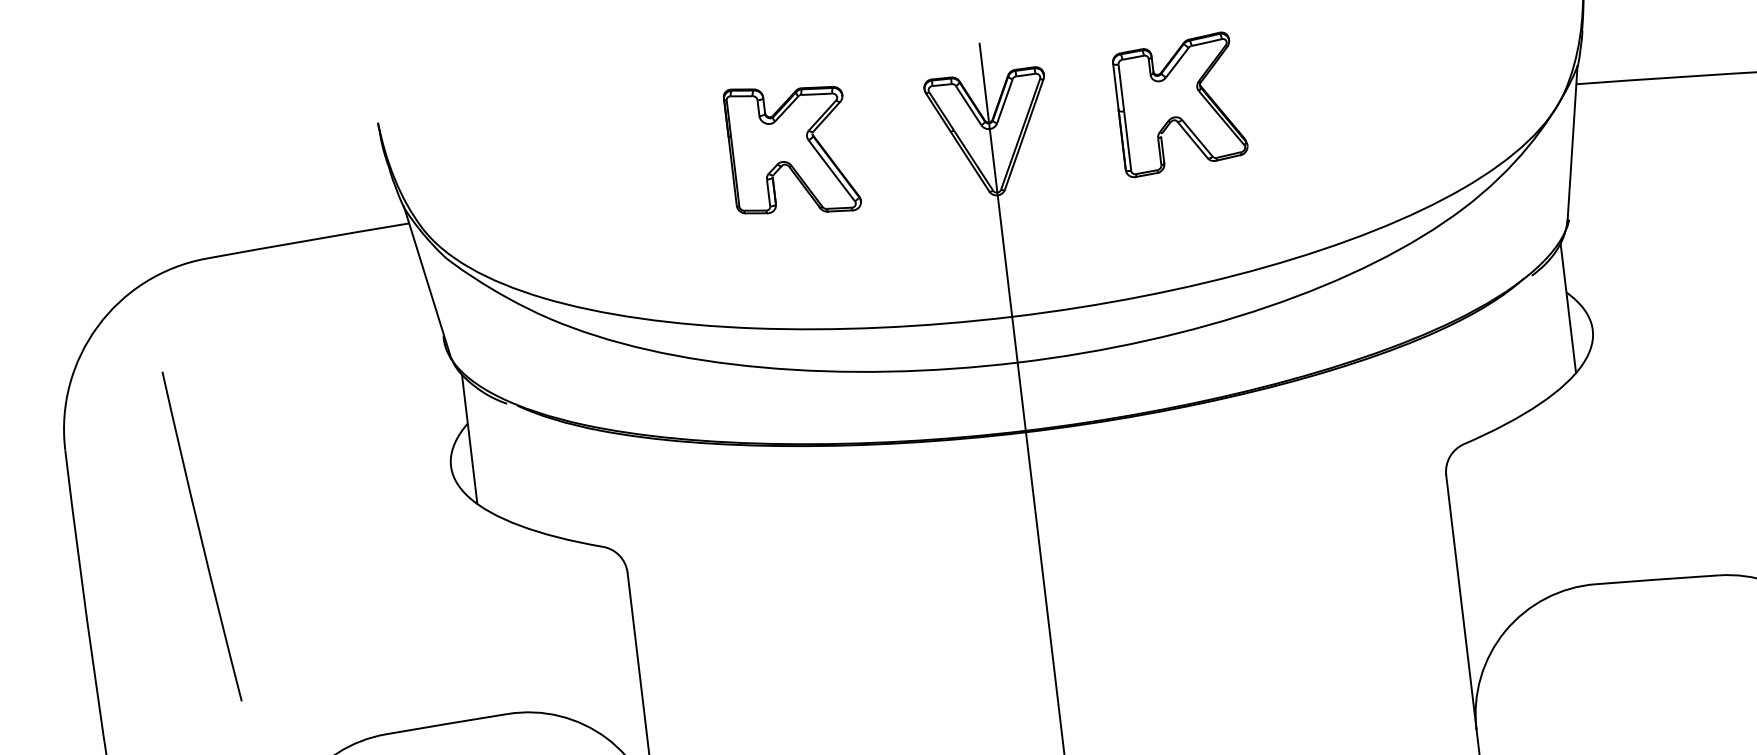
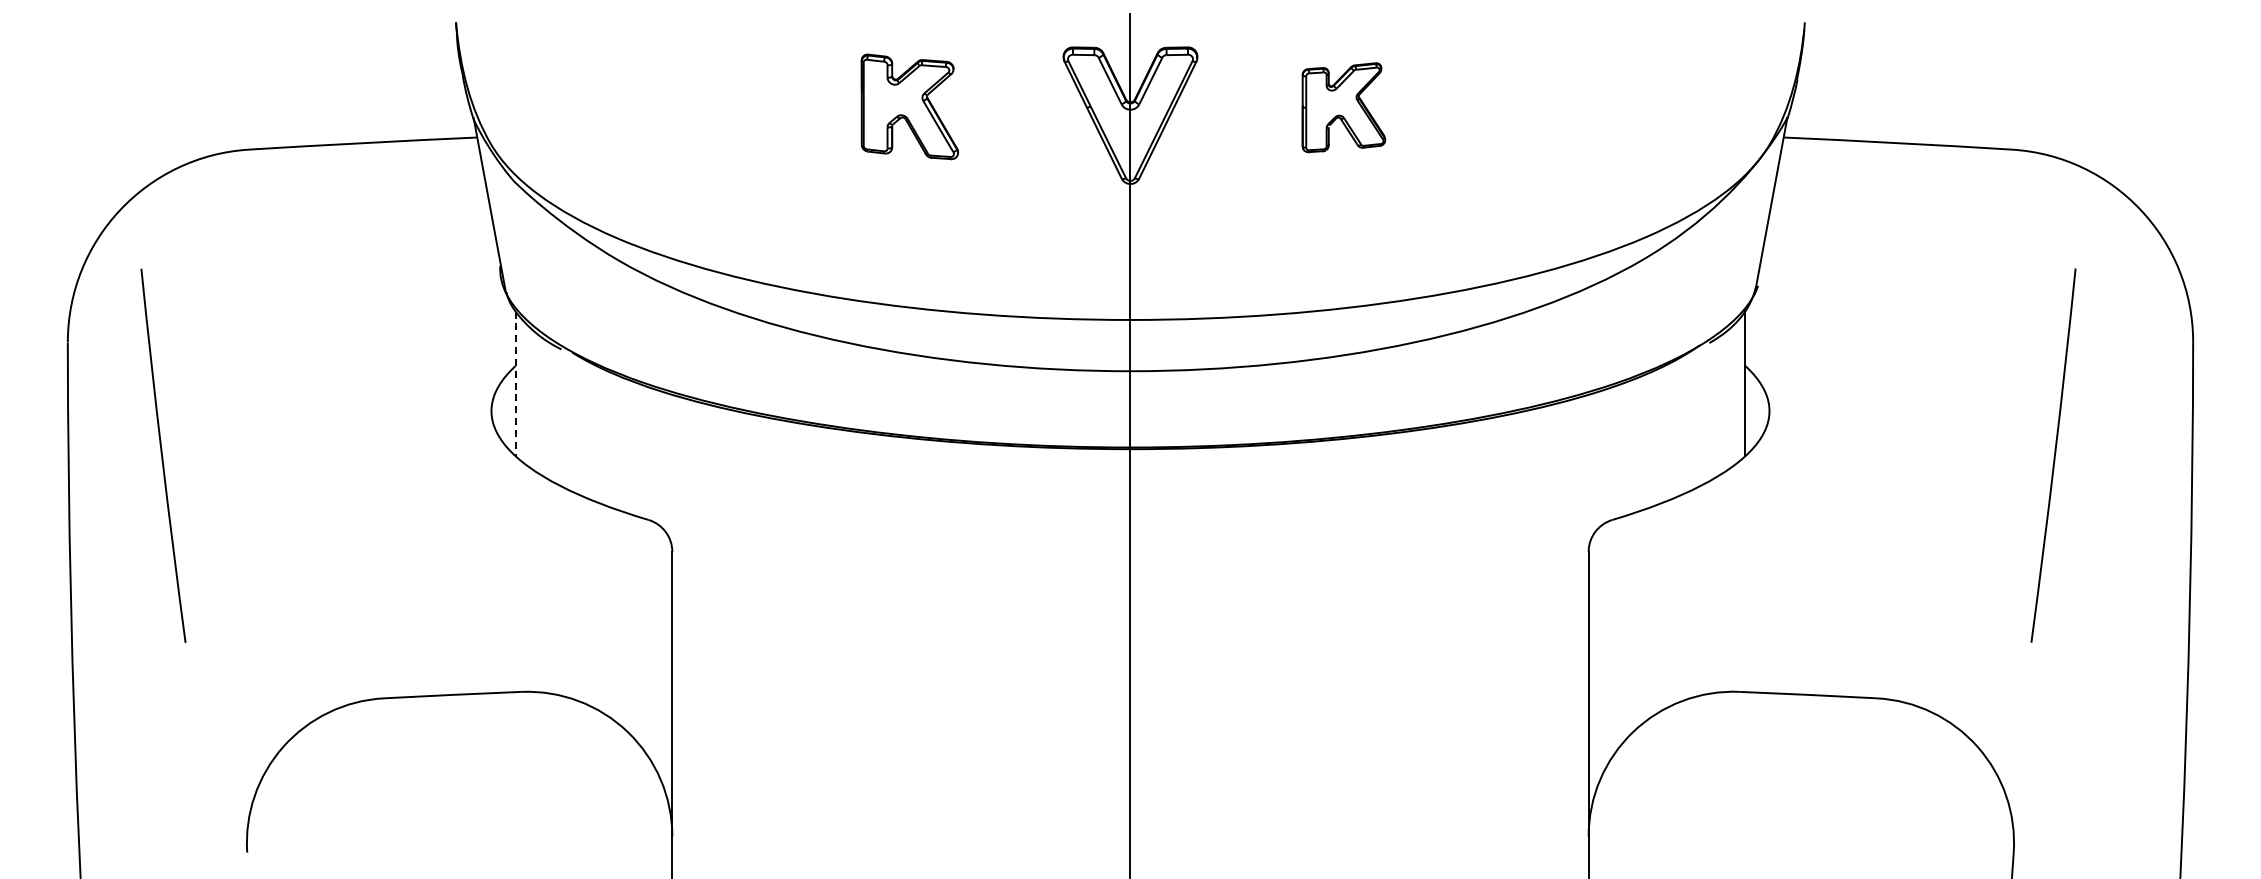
part: (1179, 104) -> (1343, 107), size x0.6
part: (792, 149) -> (909, 106), size x0.7
line: (469, 440) -> (515, 384), solid -> dashed
arc: (201, 536) -> (162, 455), moved

